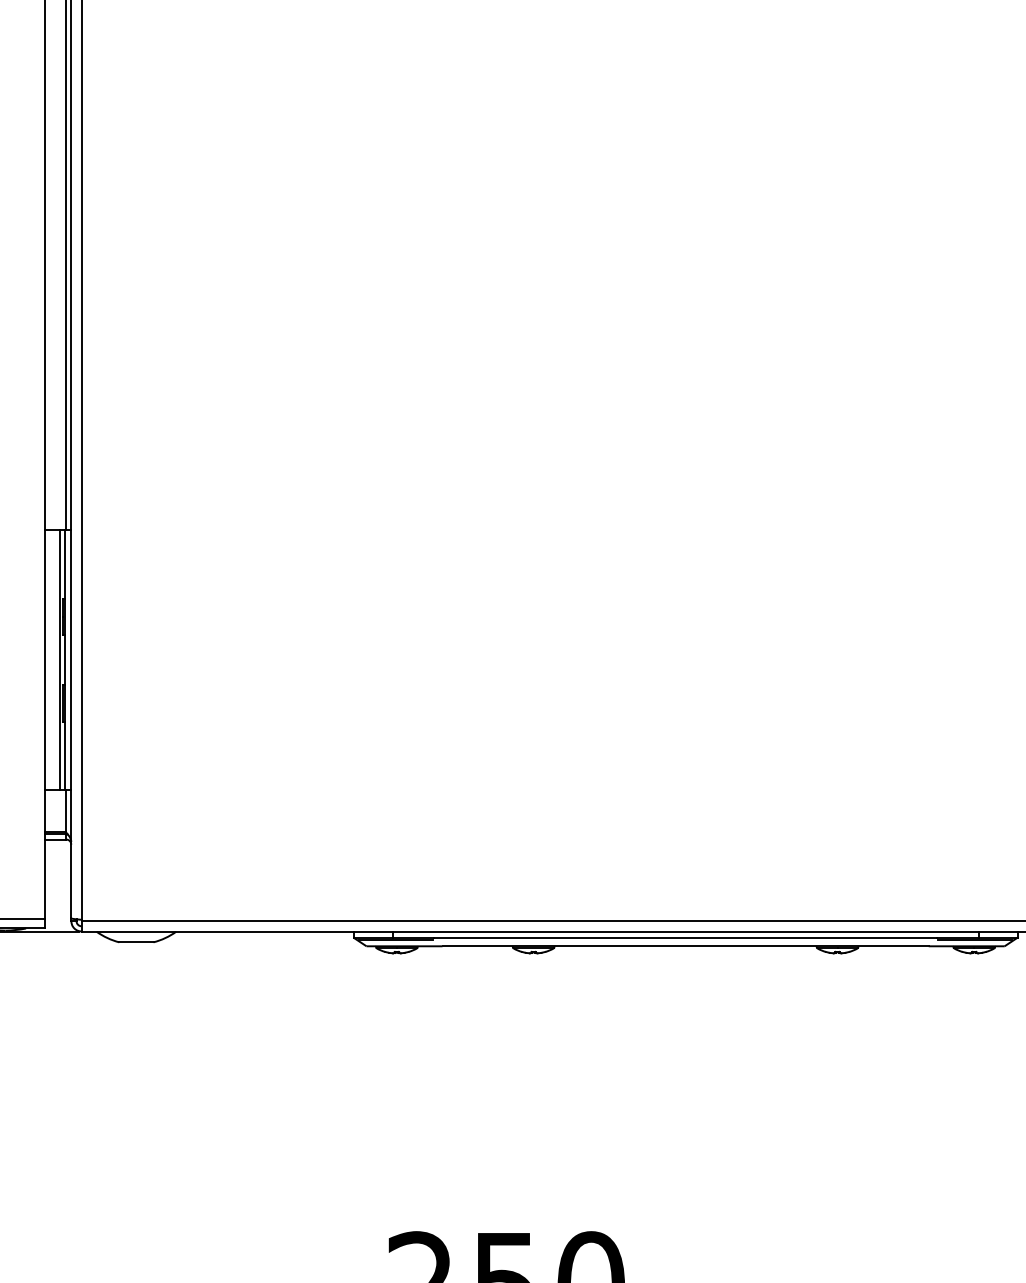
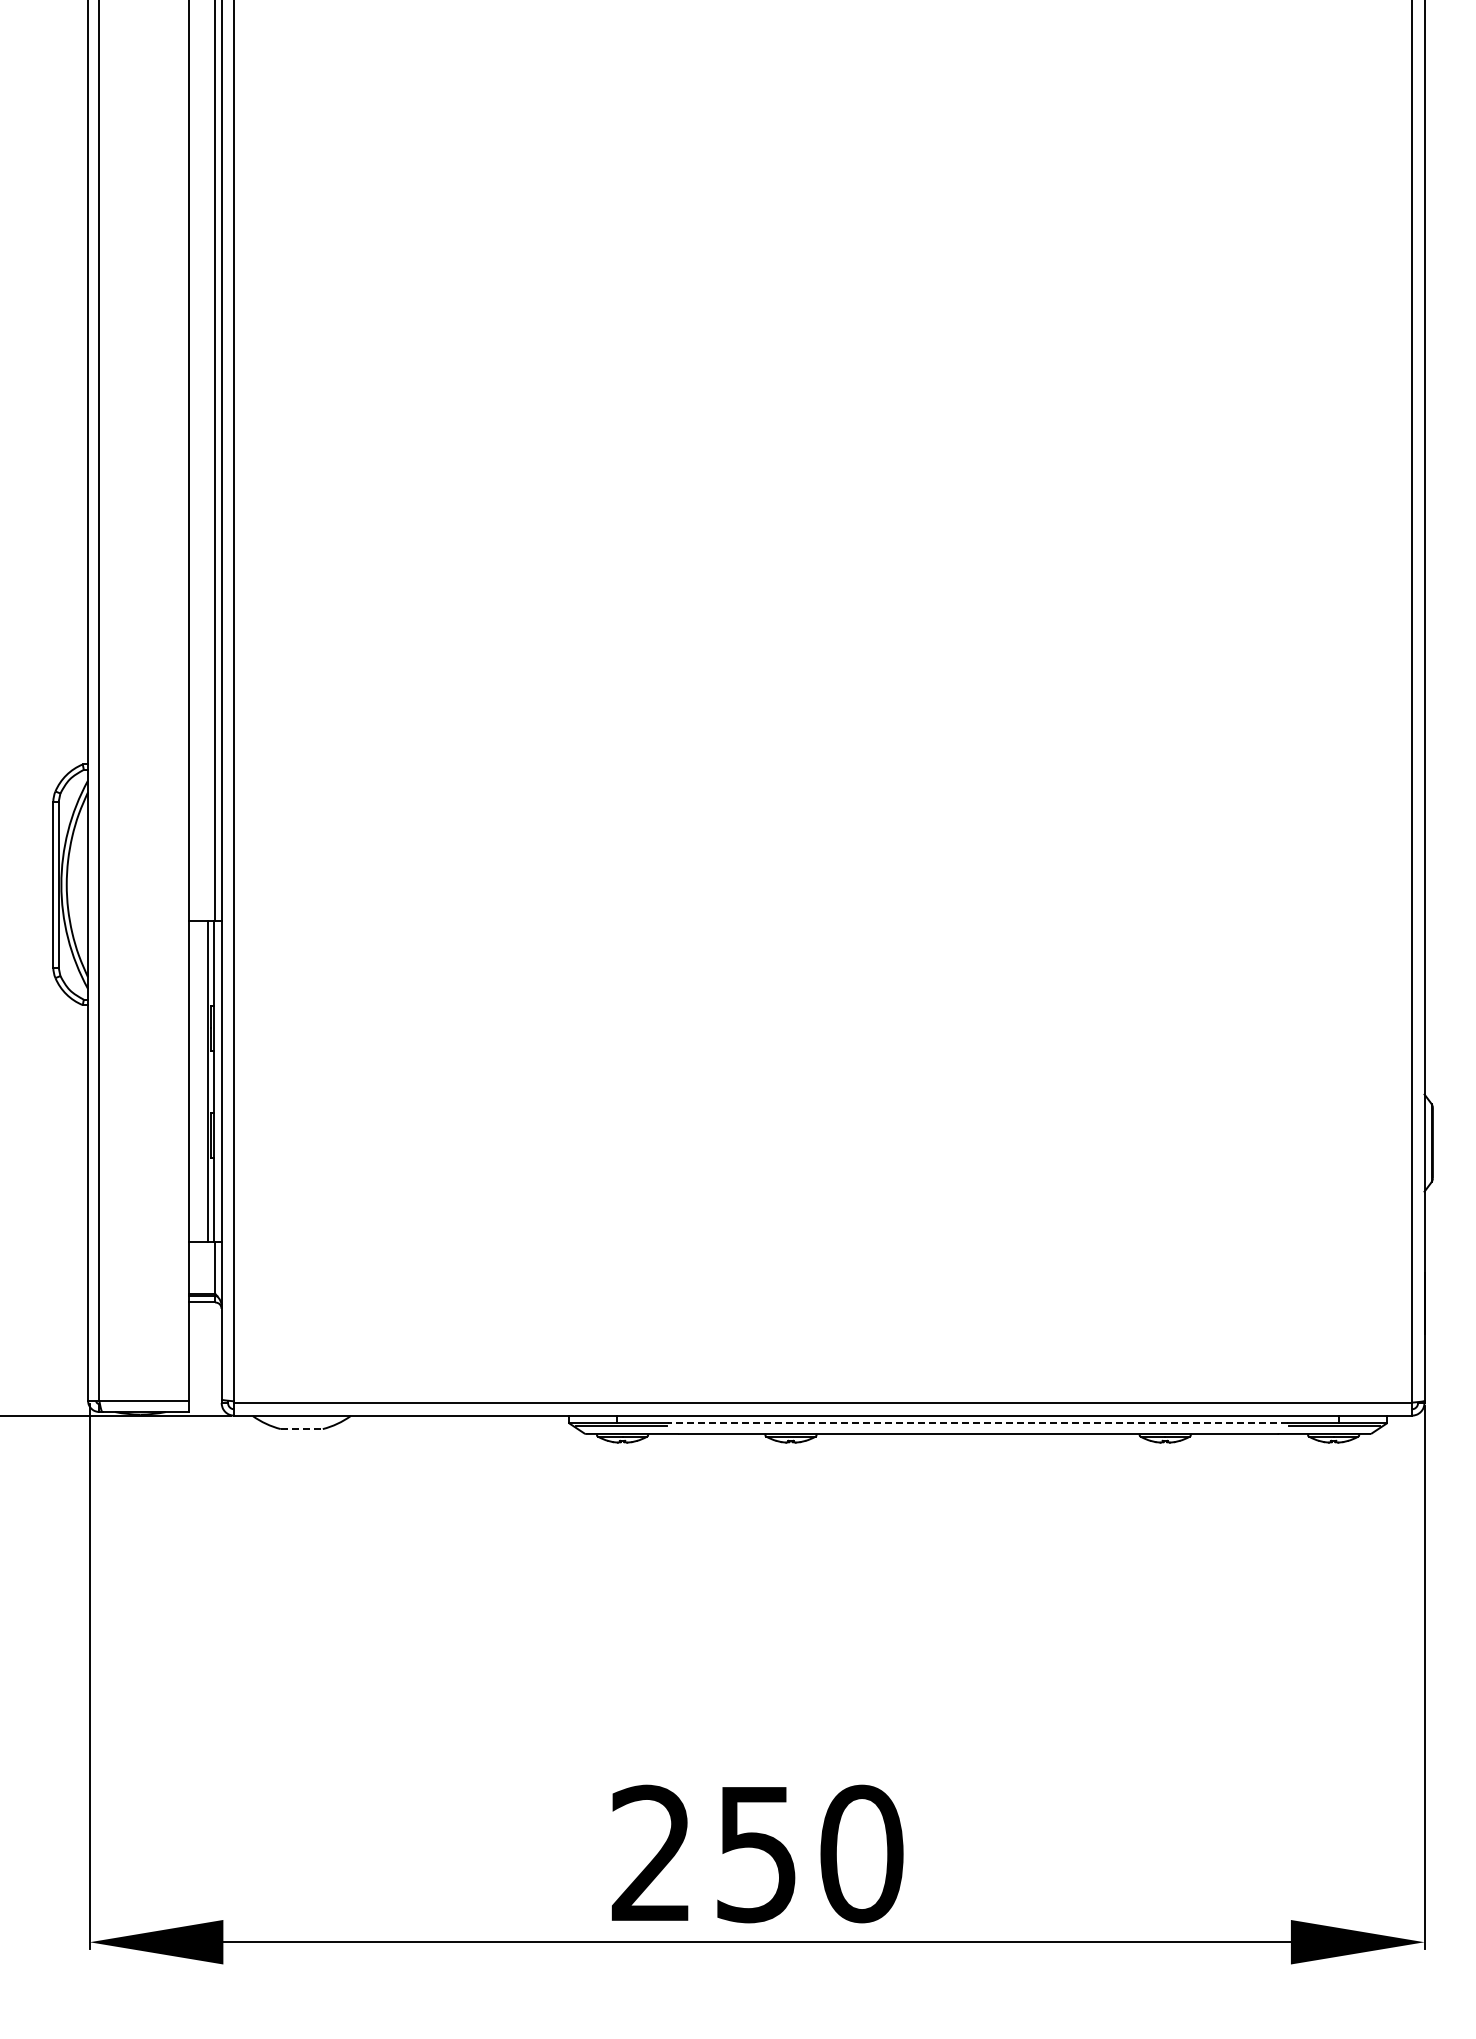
line: (685, 937) -> (977, 1423), solid -> dashed
line: (137, 942) -> (302, 1429), solid -> dashed

